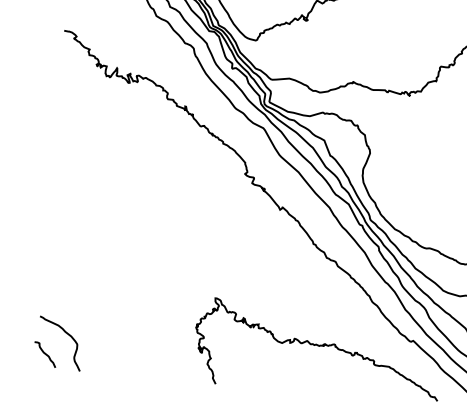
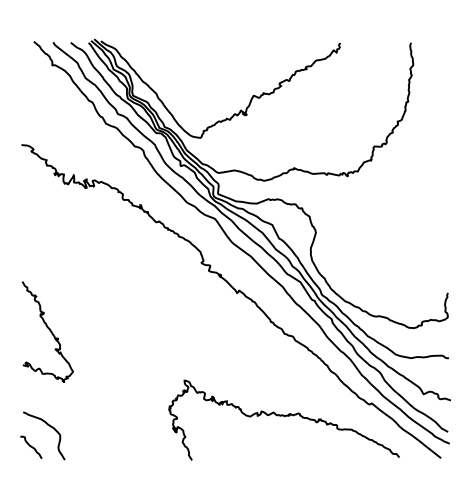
curve: (76, 232) -> (49, 331), added

